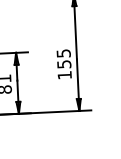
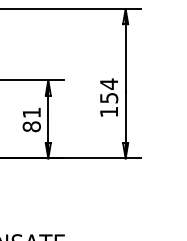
text: (64, 53) -> (109, 83), 155 -> 154

